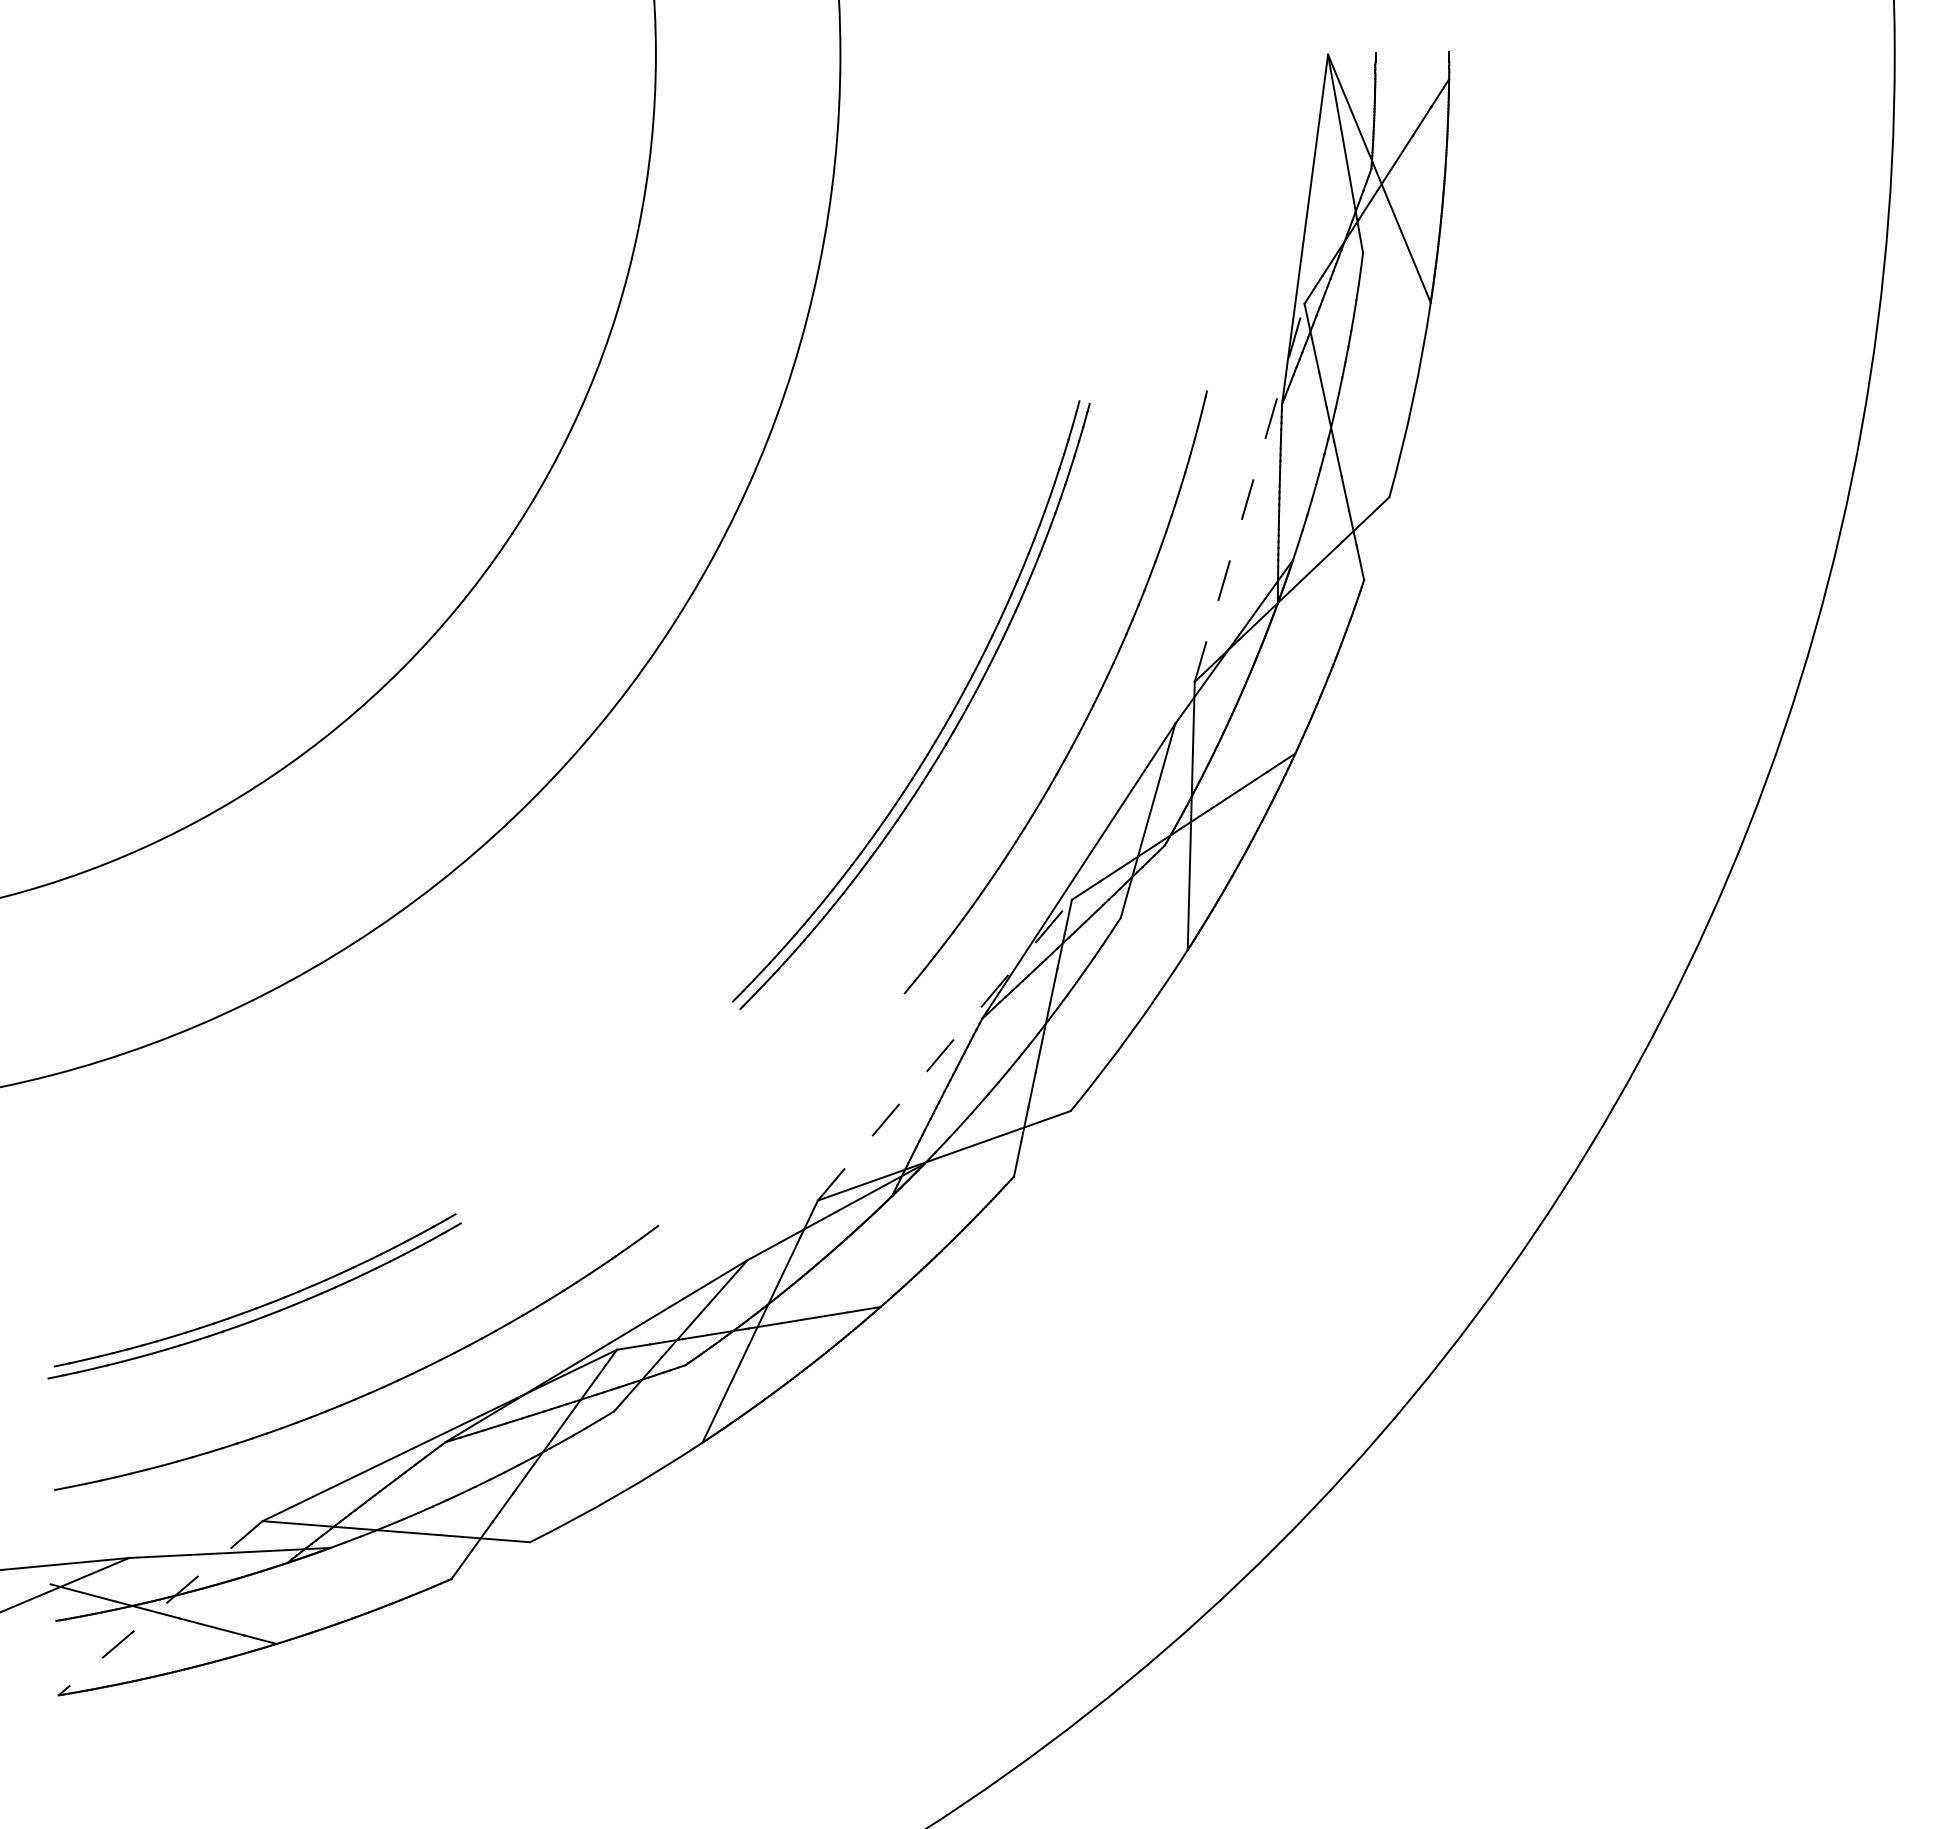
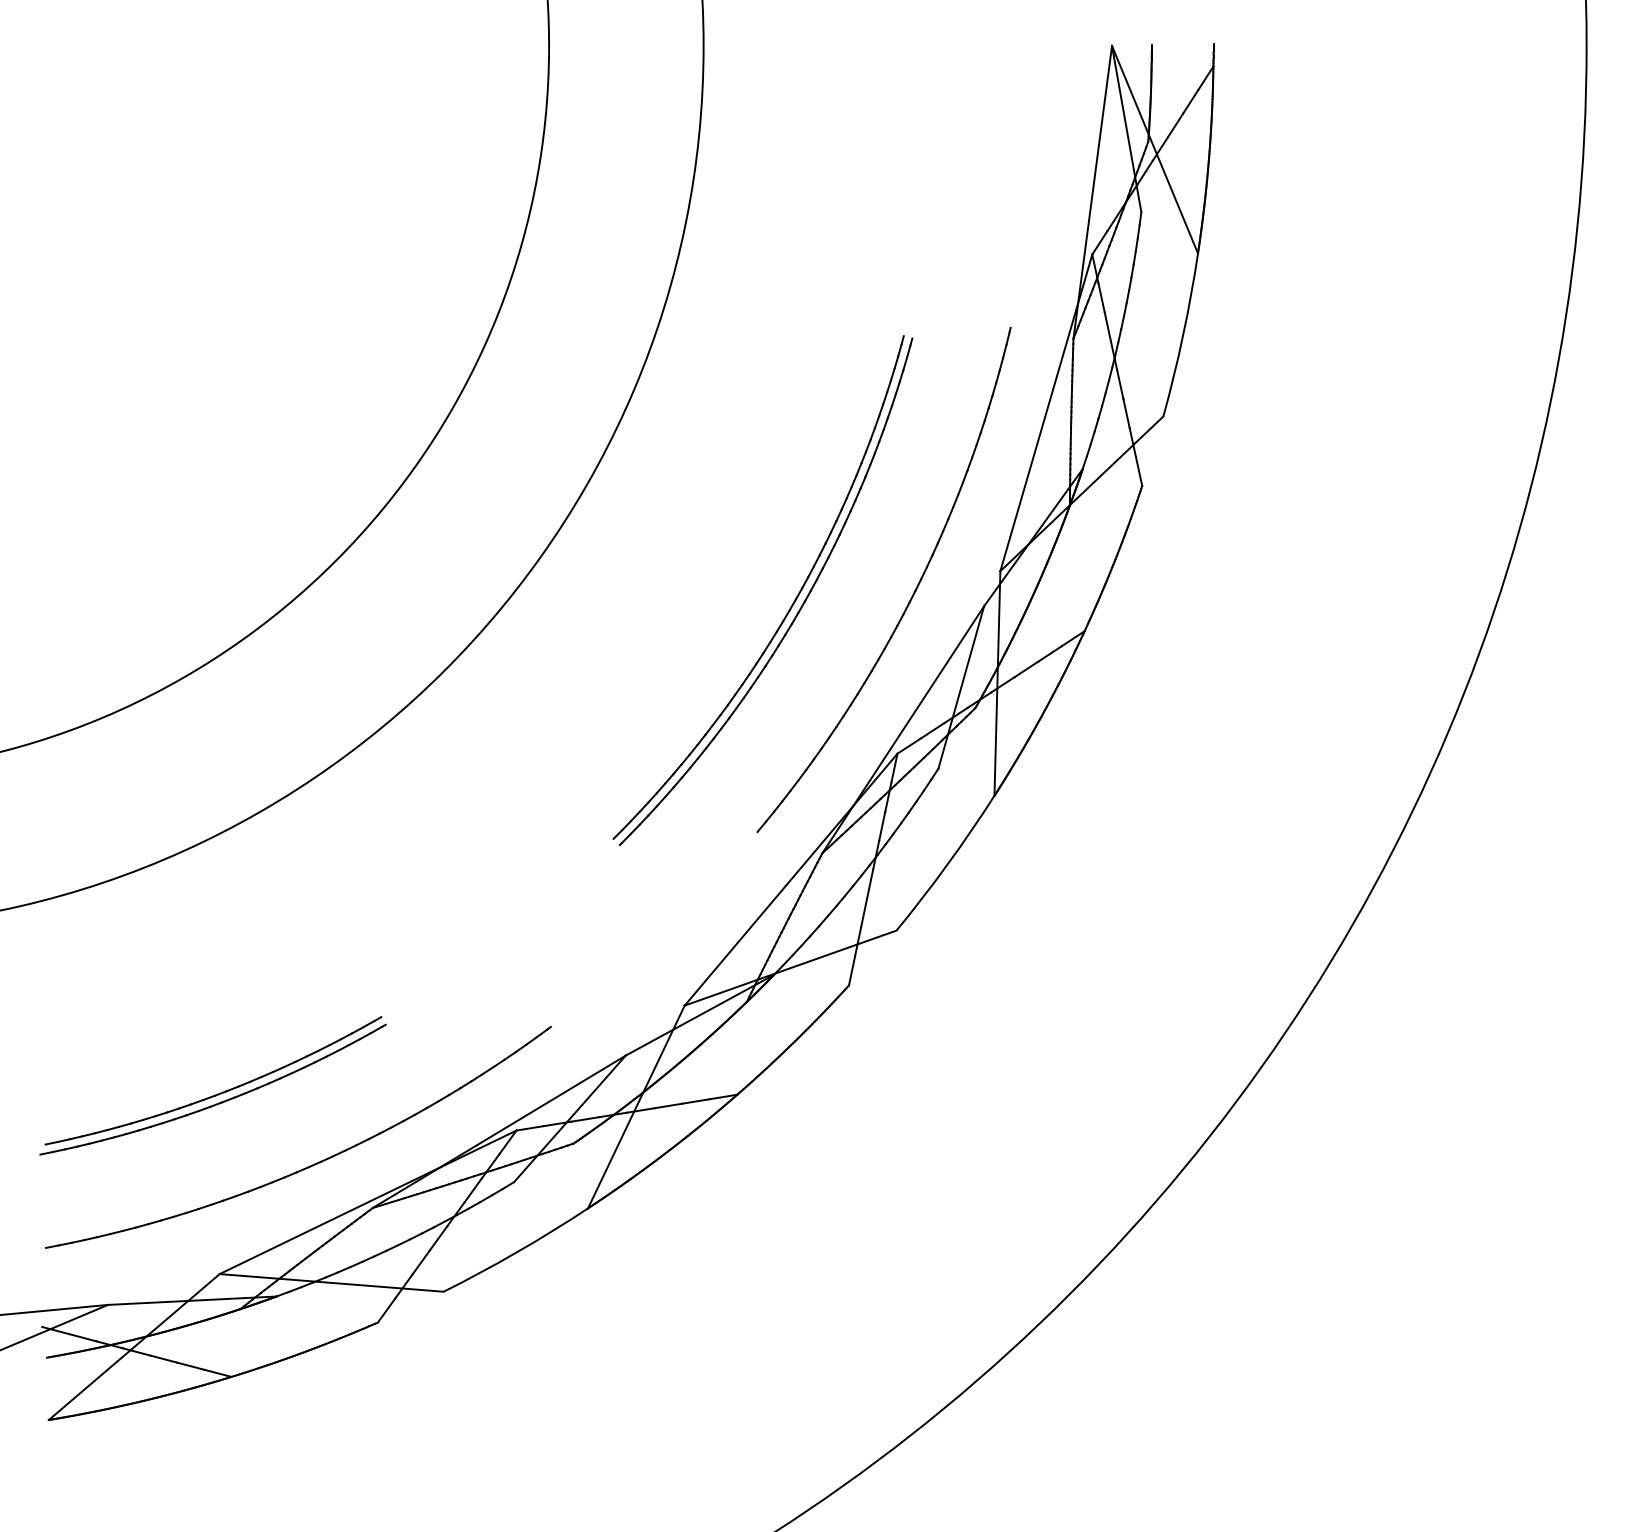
line: (1249, 492) -> (1046, 412), dashed -> solid
line: (944, 1050) -> (790, 879), dashed -> solid
line: (160, 1608) -> (134, 1347), dashed -> solid

